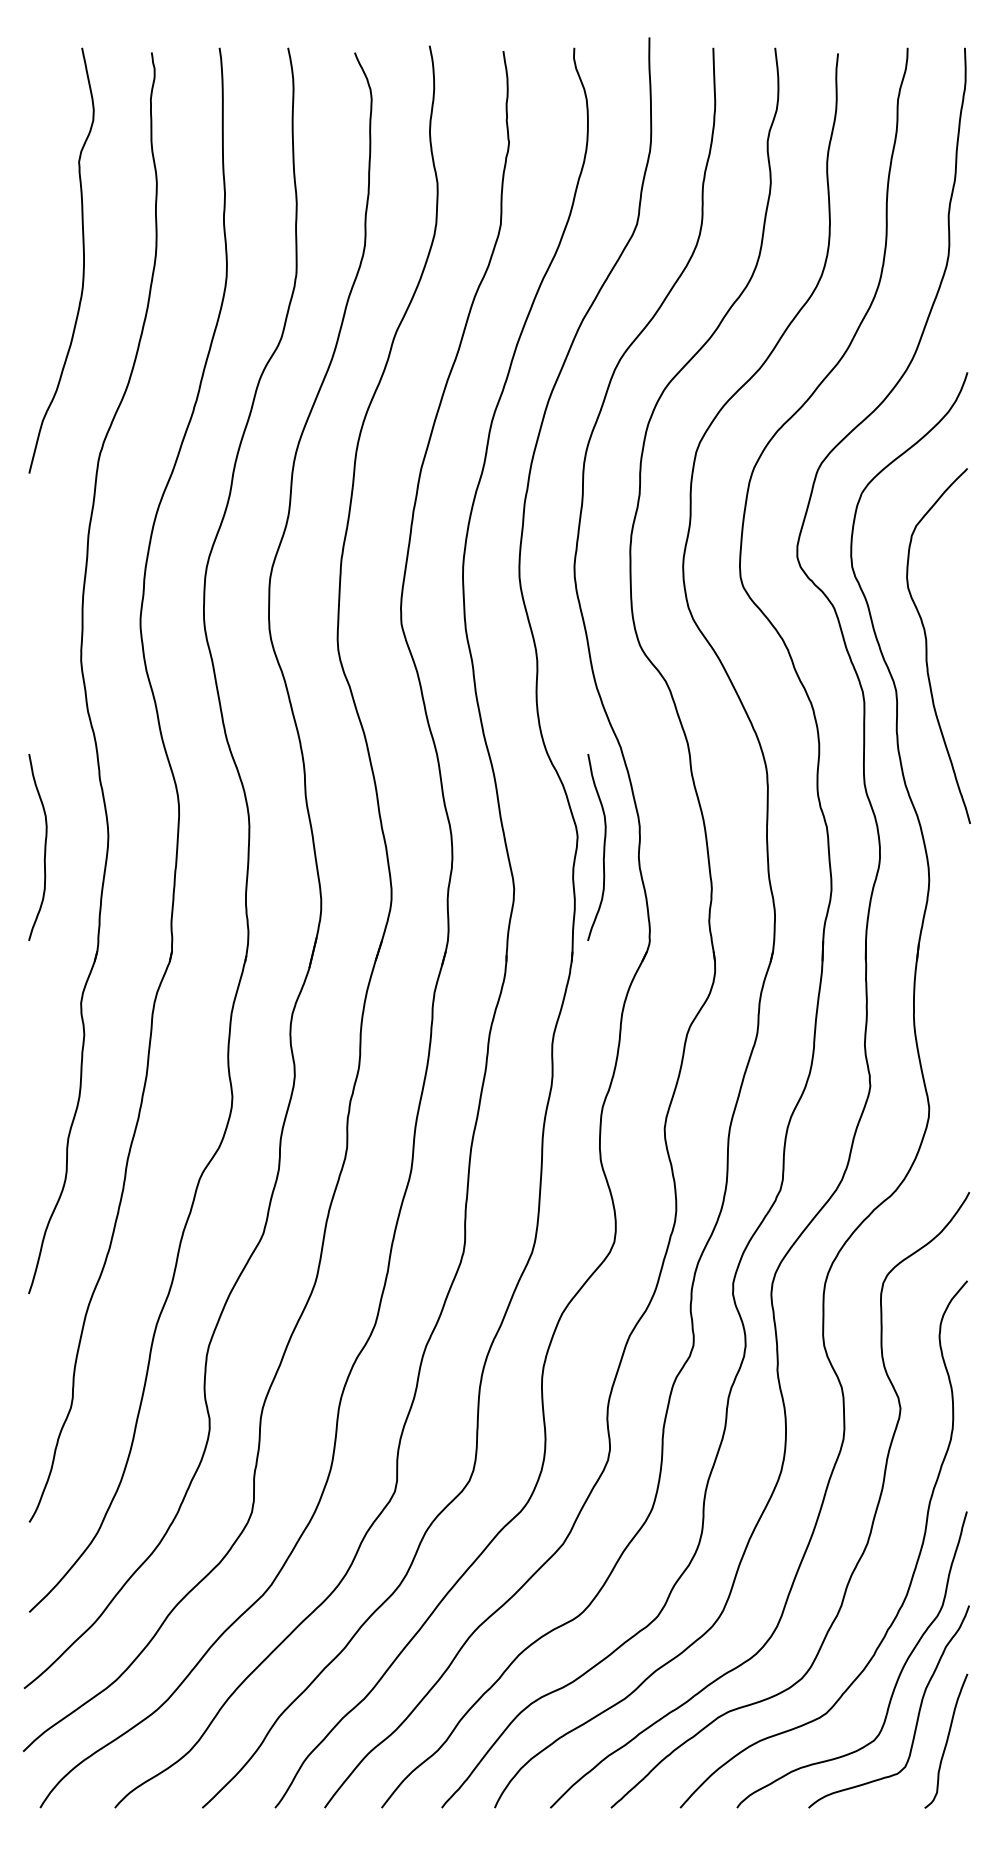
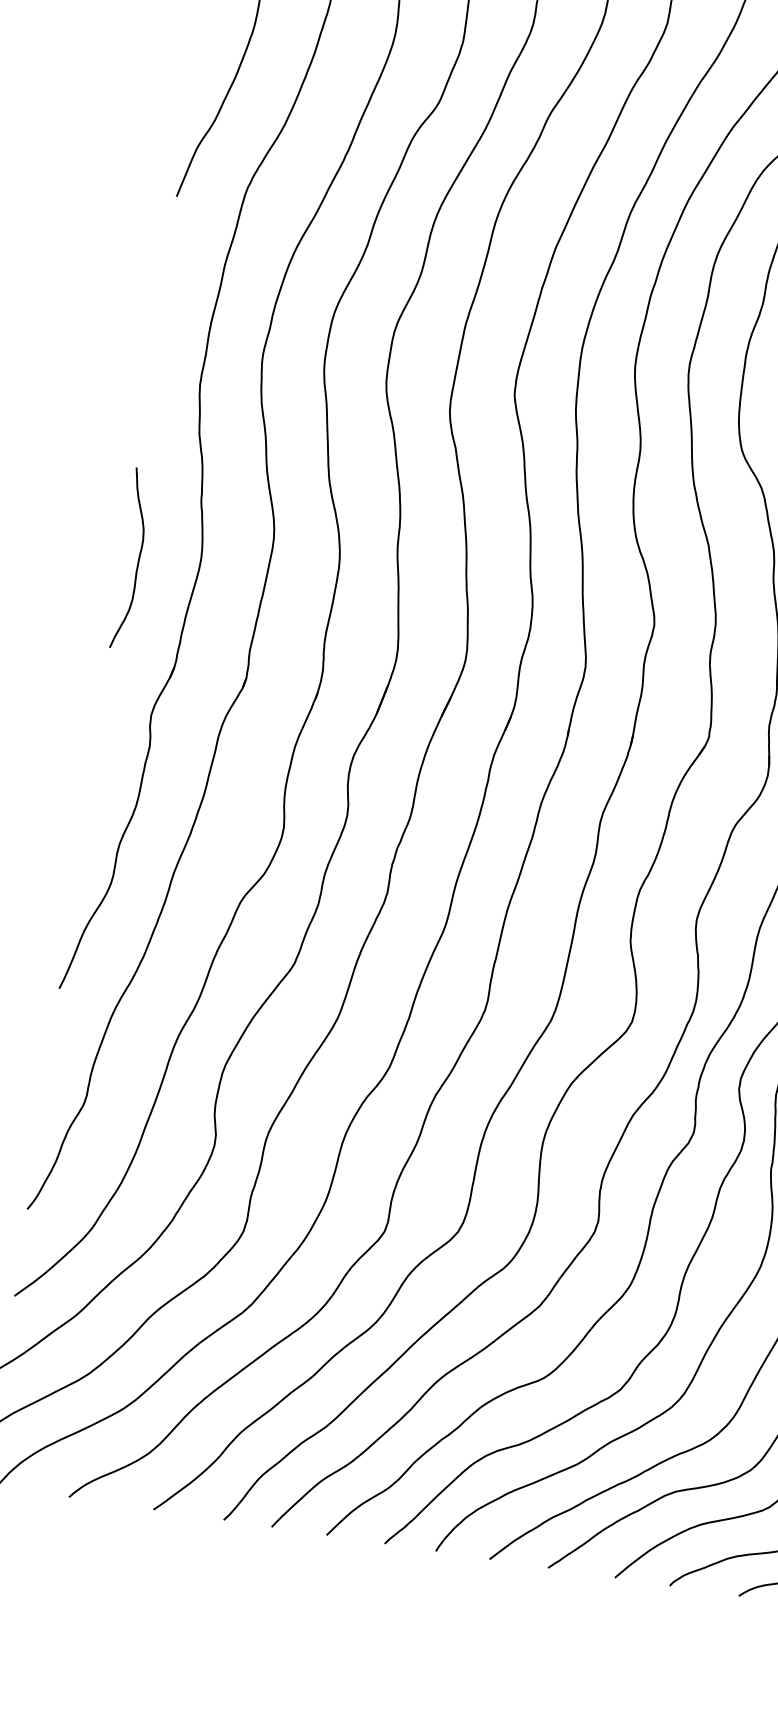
curve: (603, 847) -> (677, 639), removed

